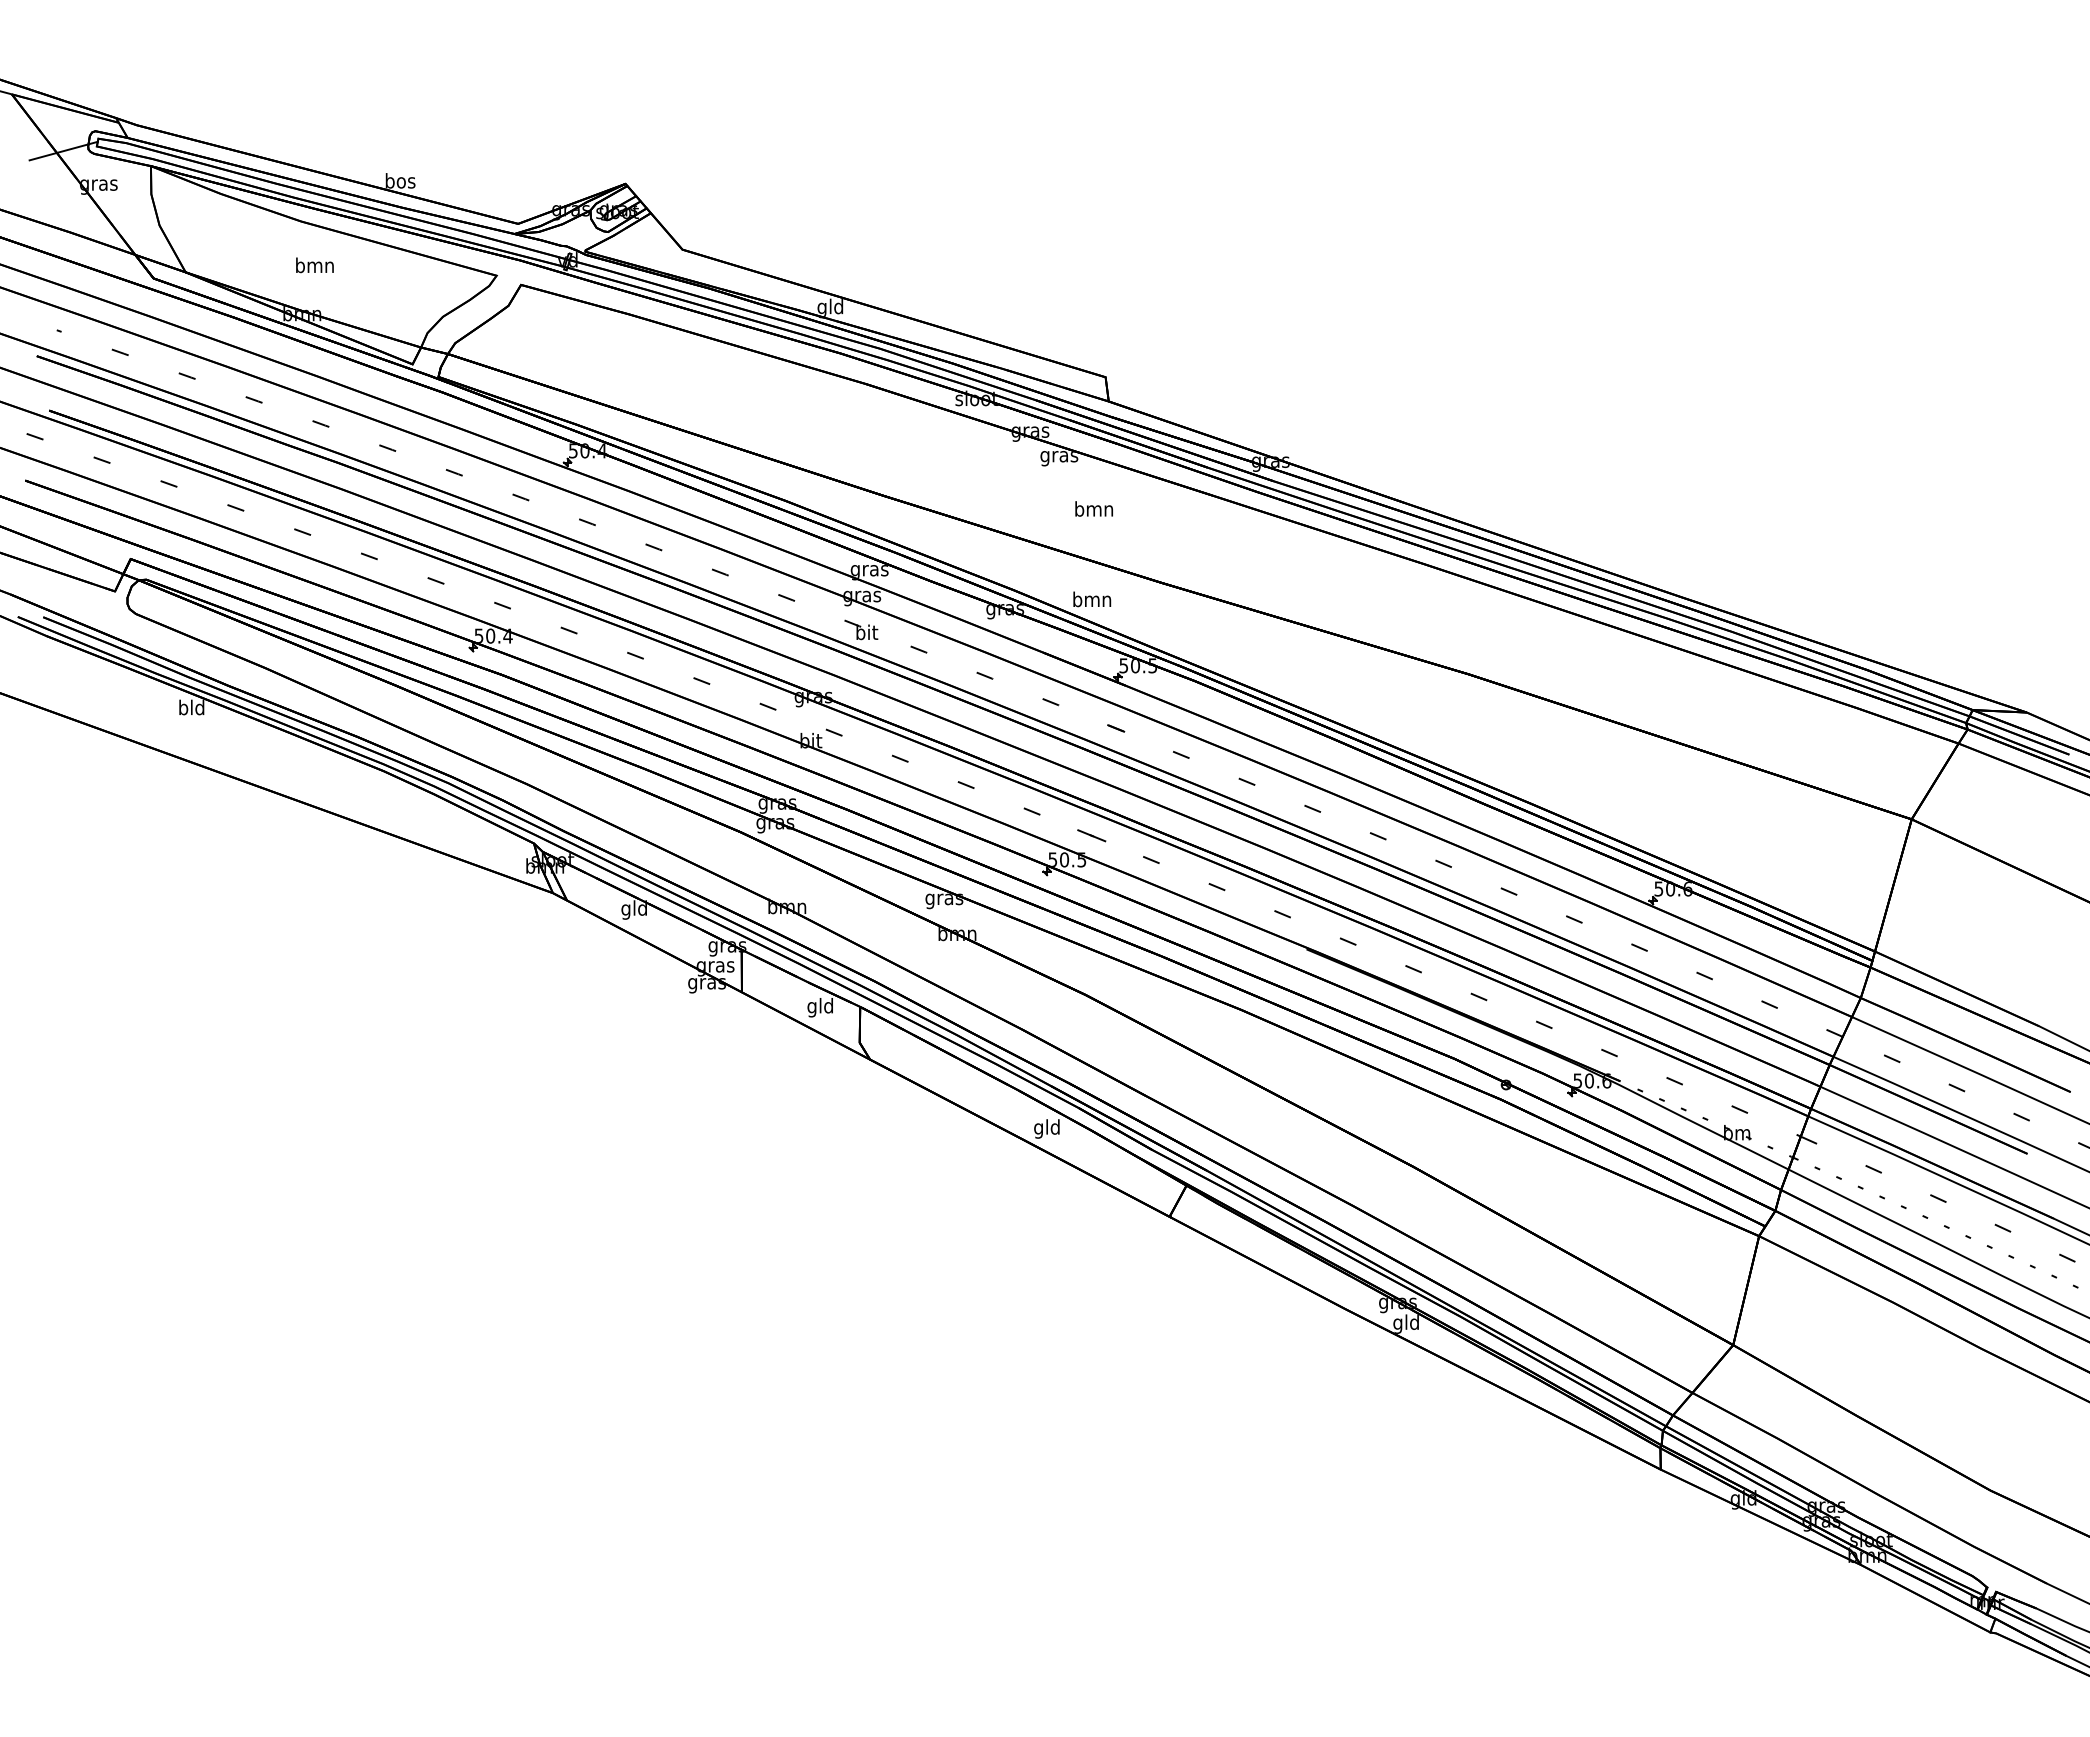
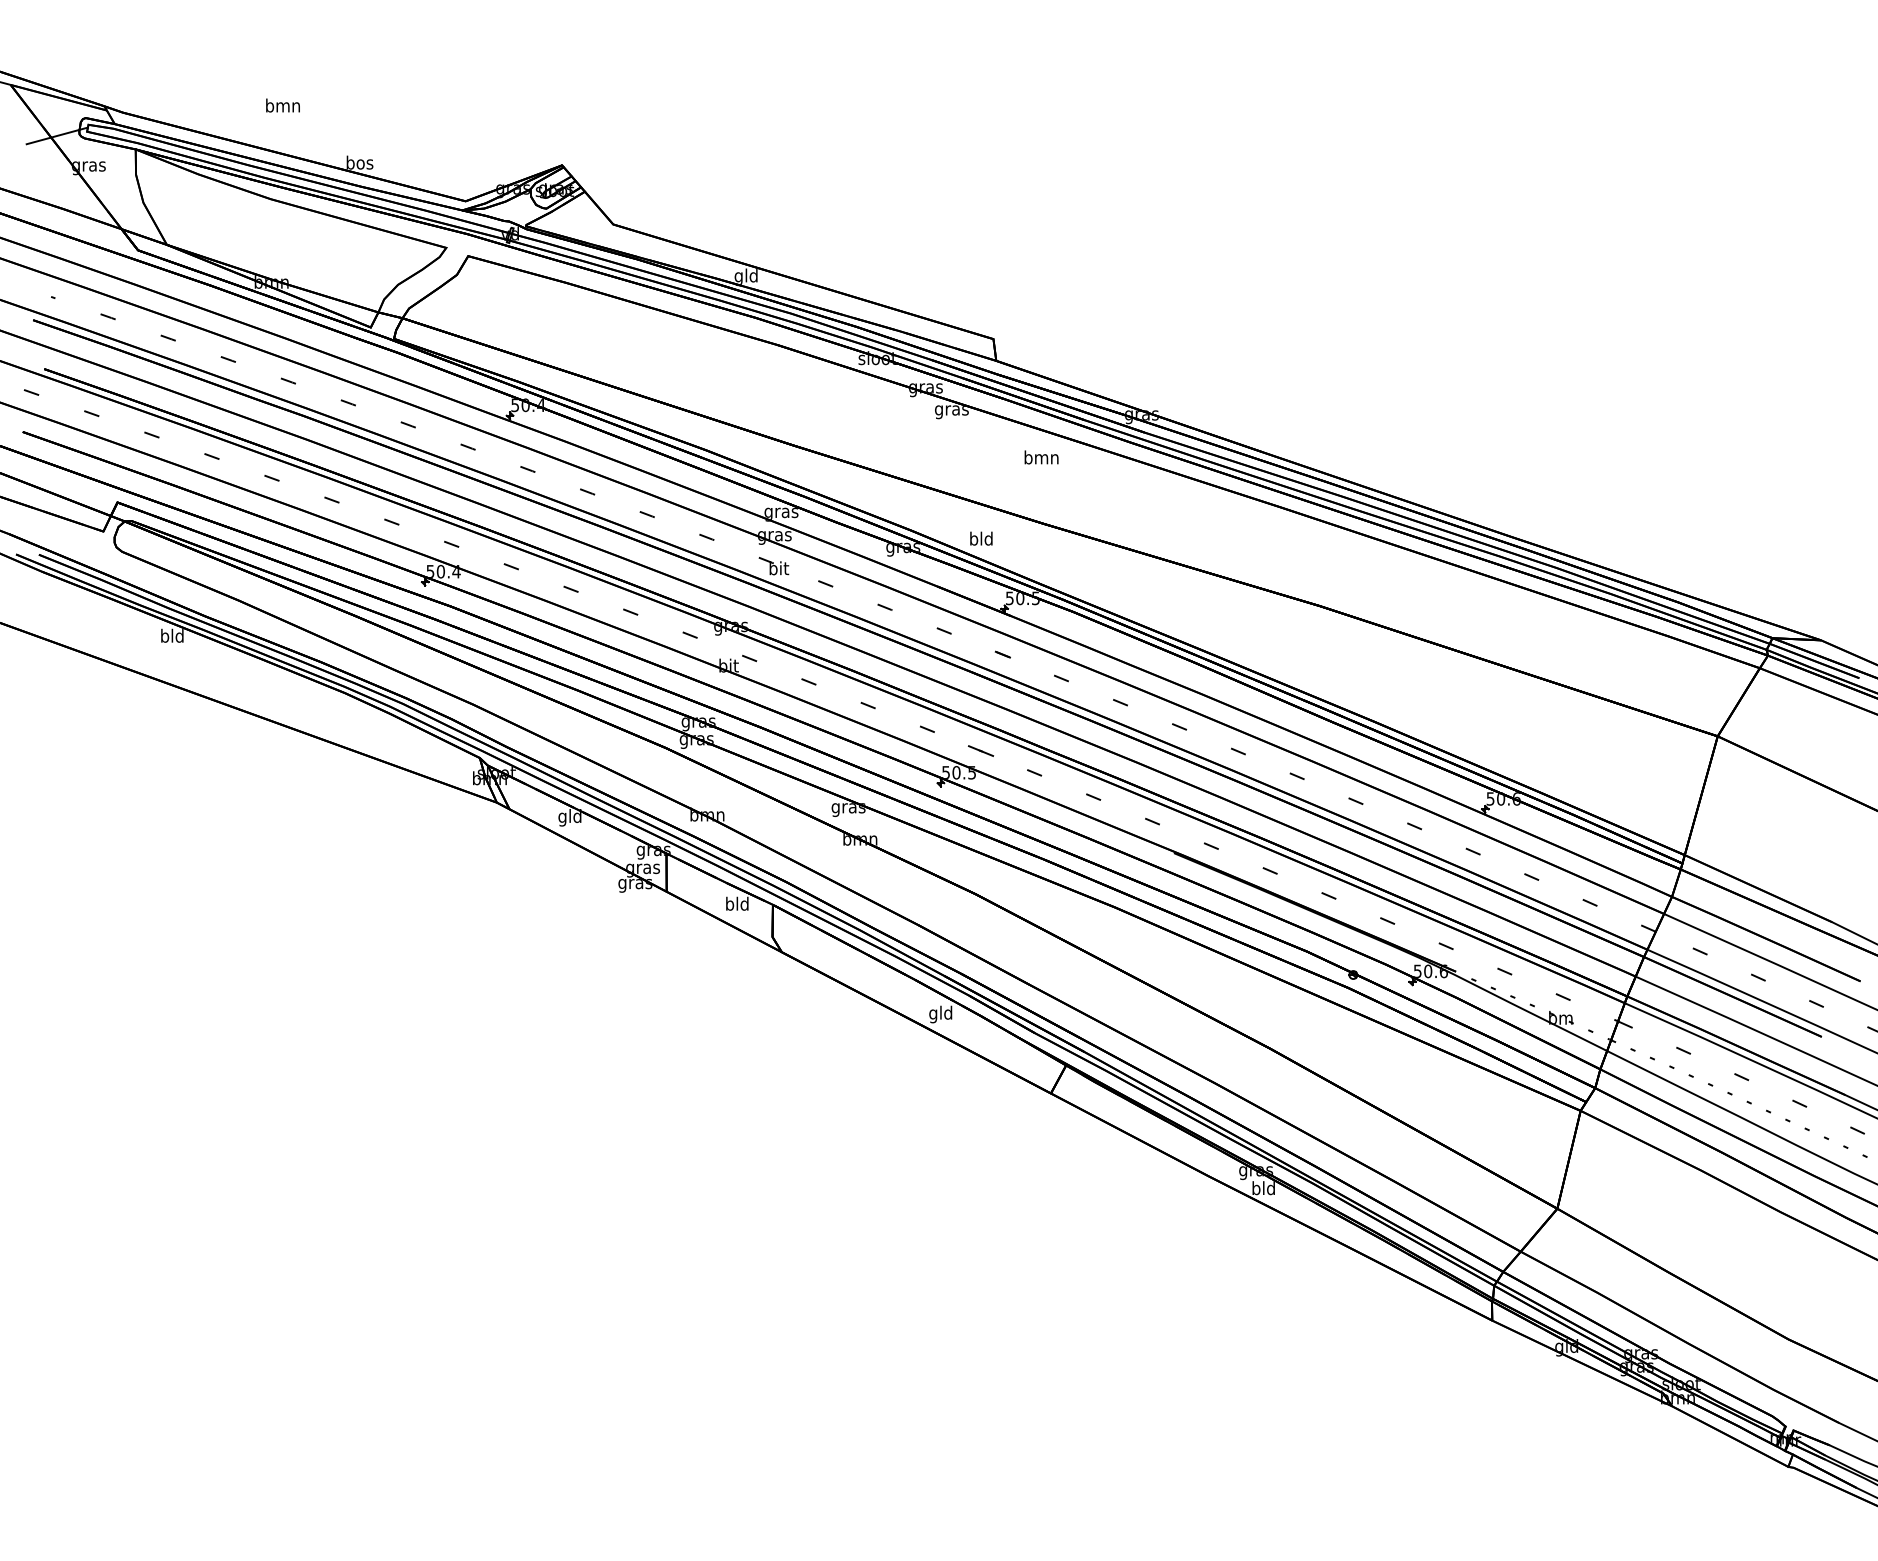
text: (314, 265) -> (282, 105), moved
text: (1093, 508) -> (1040, 457), moved
text: (1092, 599) -> (981, 538), bmn -> bld
text: (811, 1007) -> (729, 905), gld -> bld
text: (1397, 1323) -> (1255, 1189), gld -> bld

